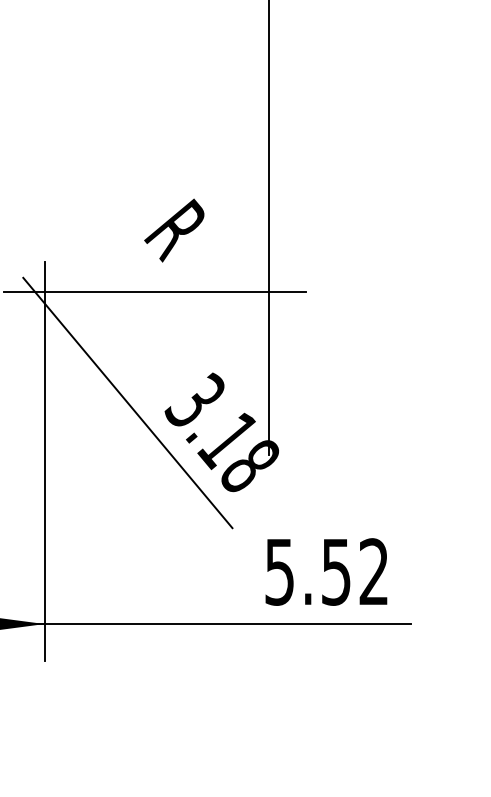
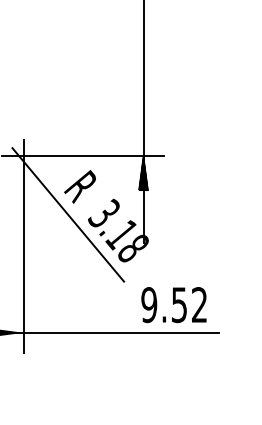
text: (173, 229) -> (79, 186), moved
hatch: (268, 323) -> (143, 172), added
text: (280, 570) -> (149, 304), 5.52 -> 9.52

